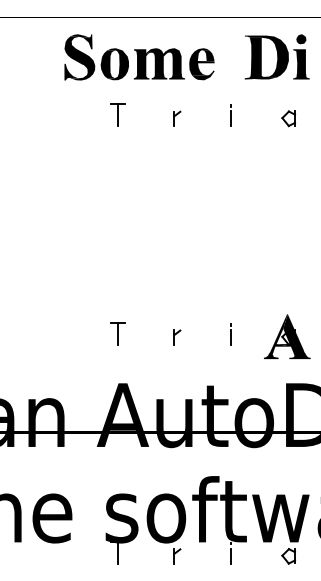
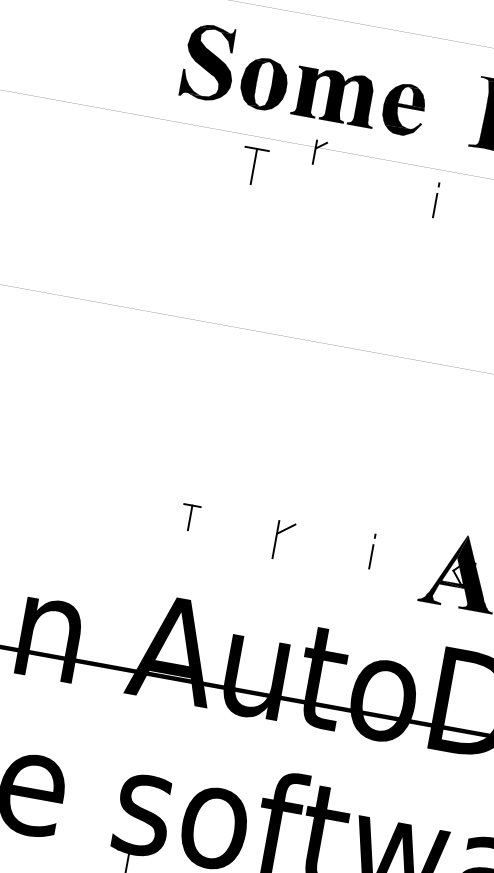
part: (177, 118) -> (320, 152), moved
part: (117, 333) -> (189, 517), size x0.7
part: (177, 337) -> (284, 541), size x1.6

